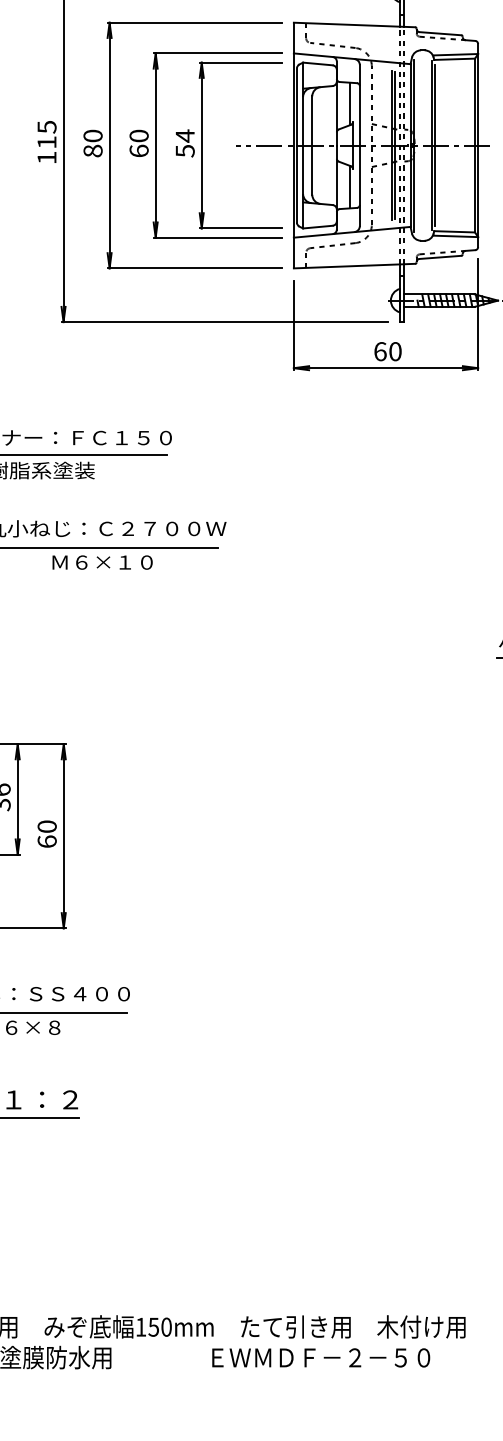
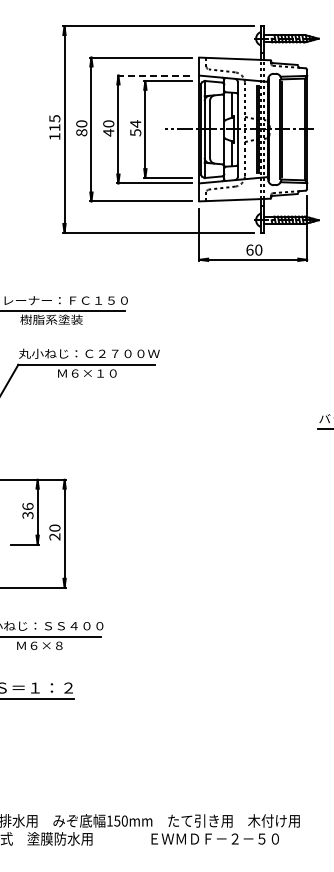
line: (219, 53) -> (155, 75), solid -> dashed
text: (138, 150) -> (108, 132), 60 -> 40
text: (46, 840) -> (54, 536), 60 -> 20

